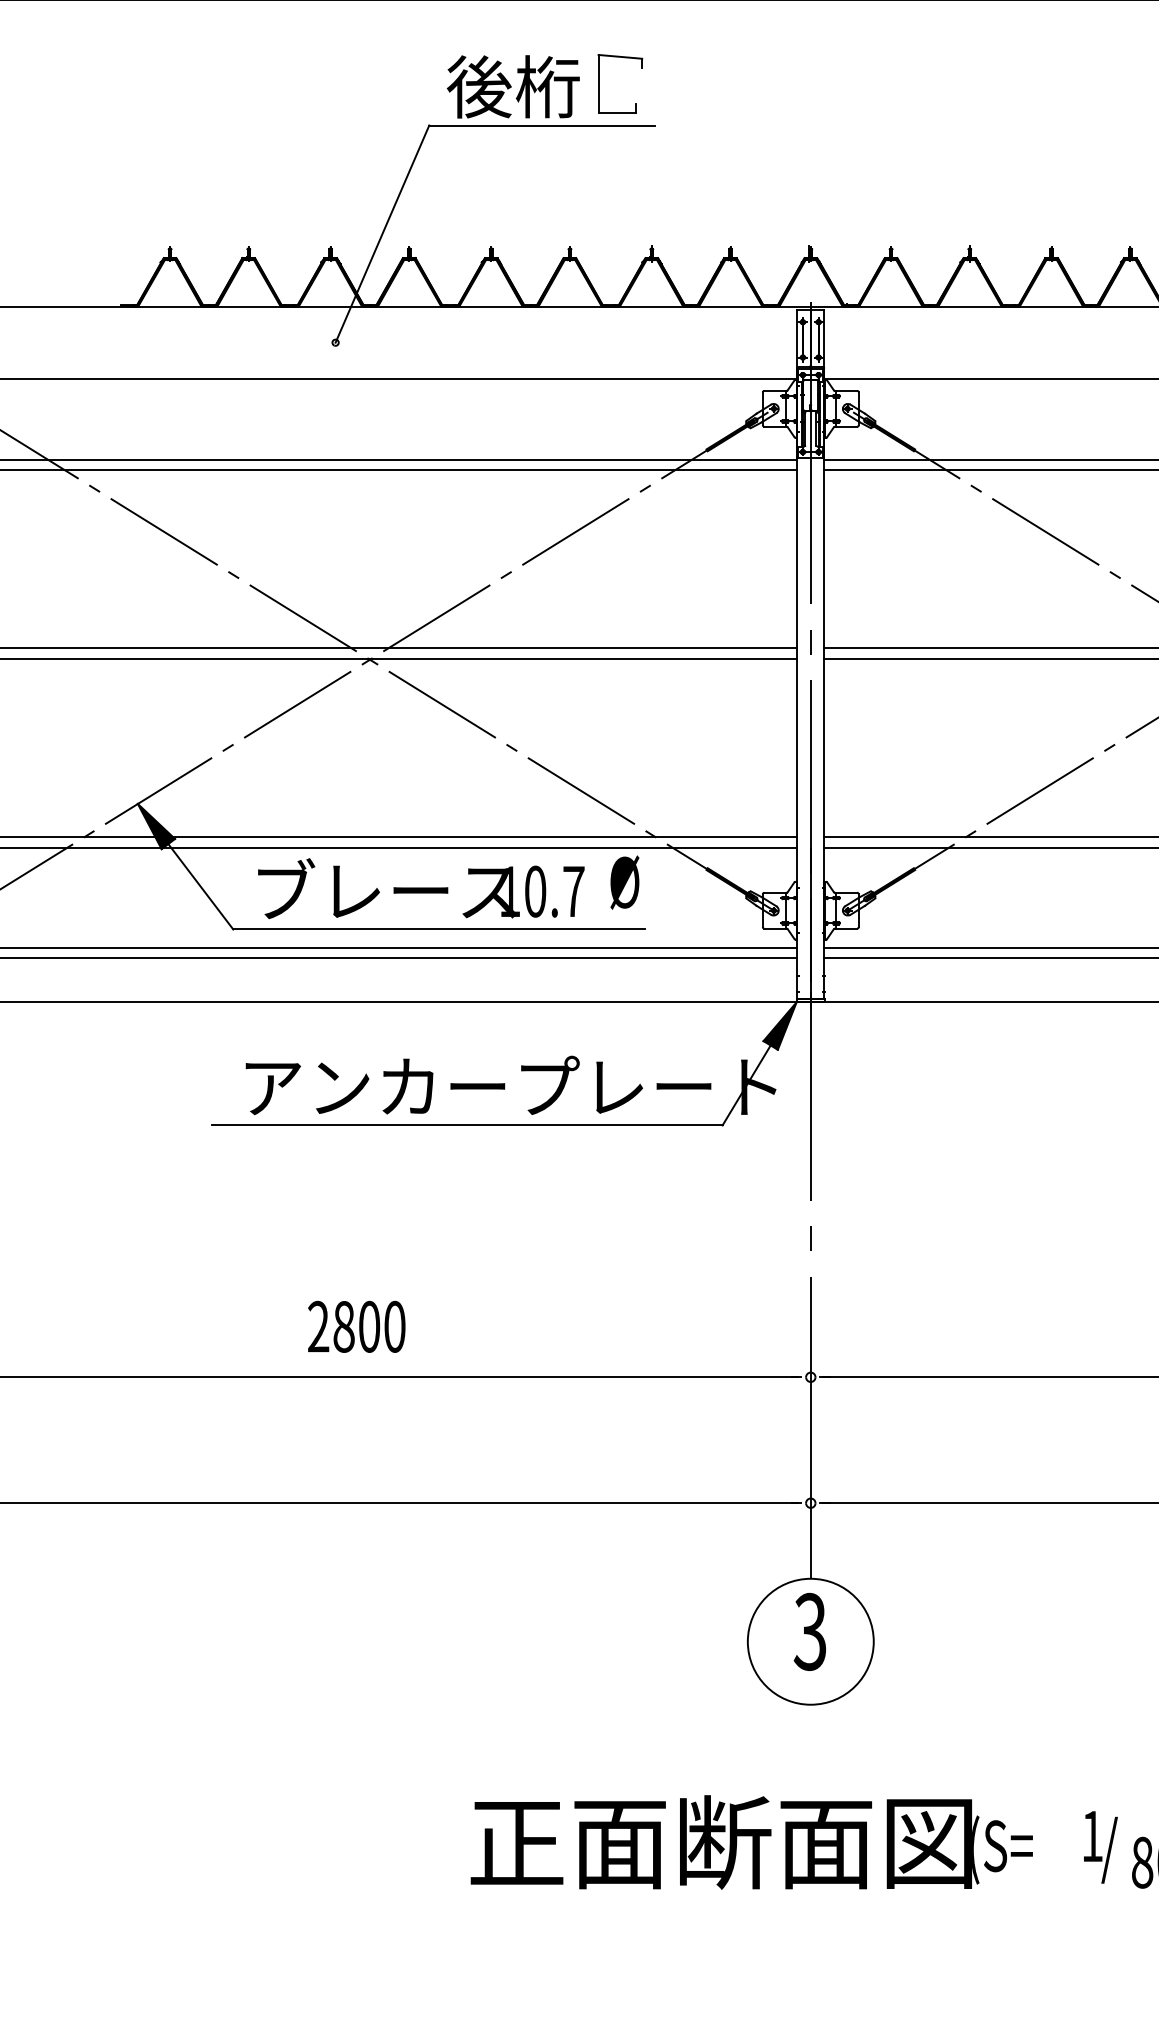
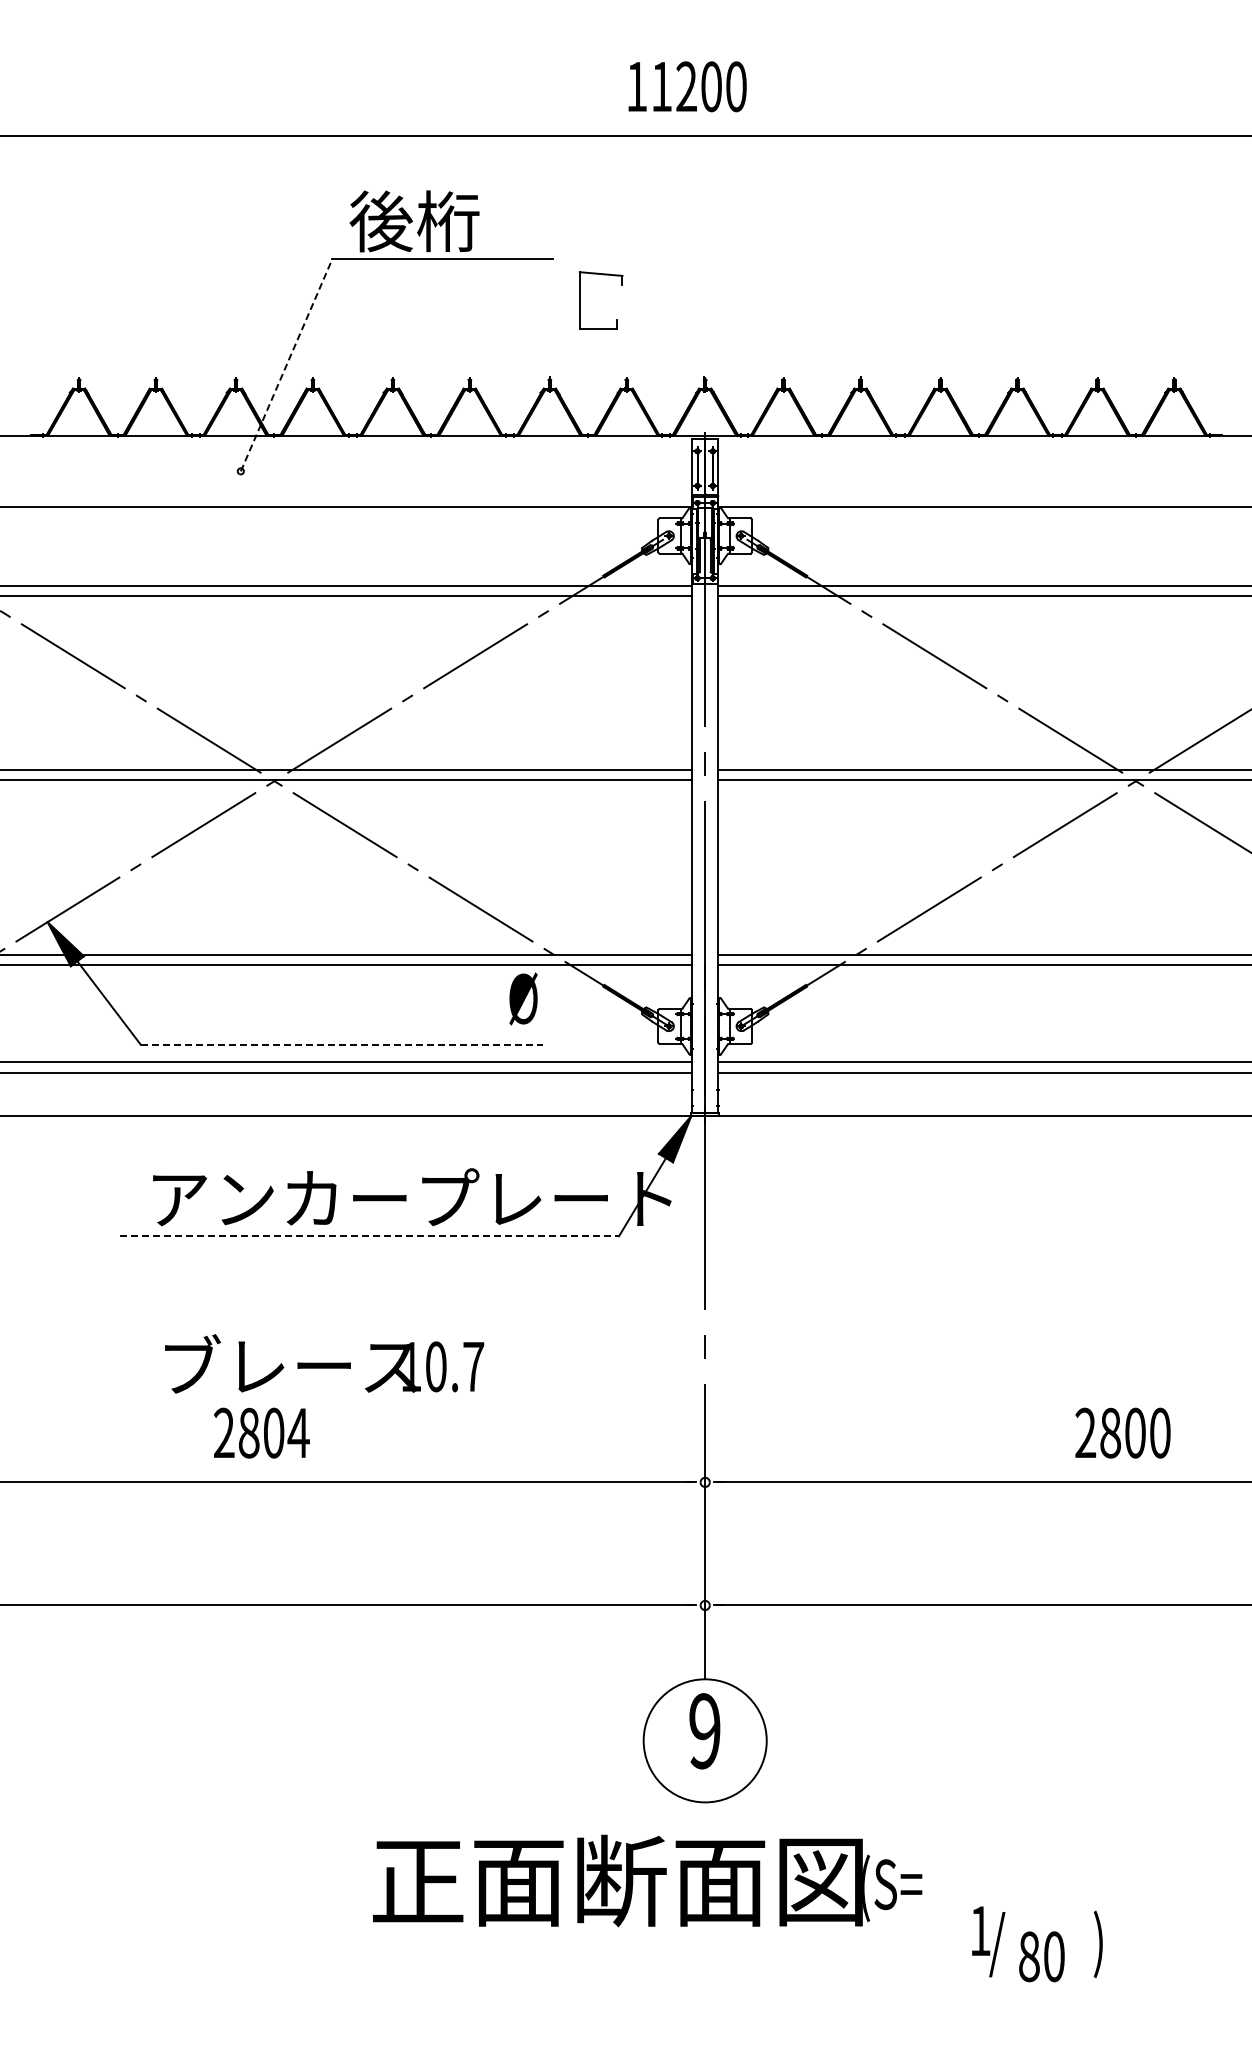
part: (599, 83) -> (580, 300), moved
line: (382, 234) -> (286, 365), solid -> dashed
text: (421, 888) -> (324, 1363), moved
line: (439, 929) -> (342, 1044), solid -> dashed
line: (468, 1125) -> (370, 1236), solid -> dashed
text: (394, 1326) -> (298, 1432), 2800 -> 2804
text: (810, 1632) -> (704, 1731), 3 -> 9
text: (751, 1841) -> (647, 1880), moved

